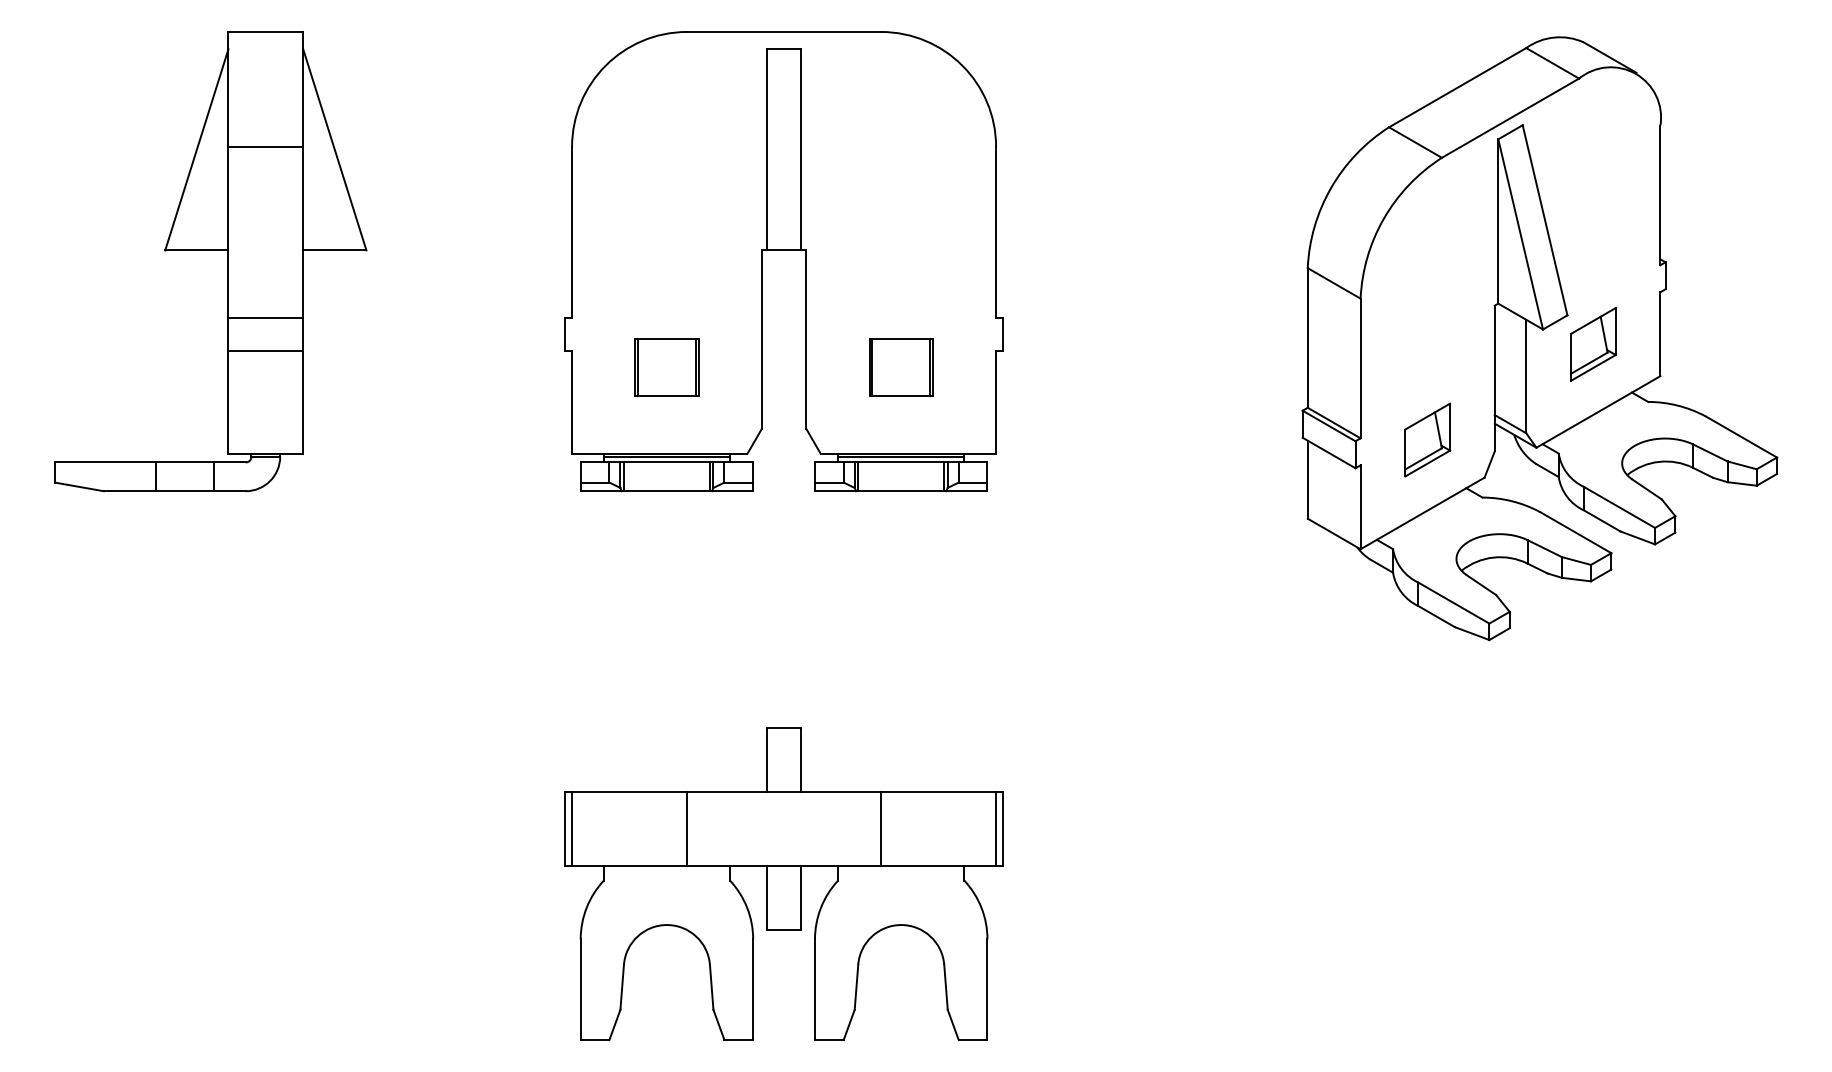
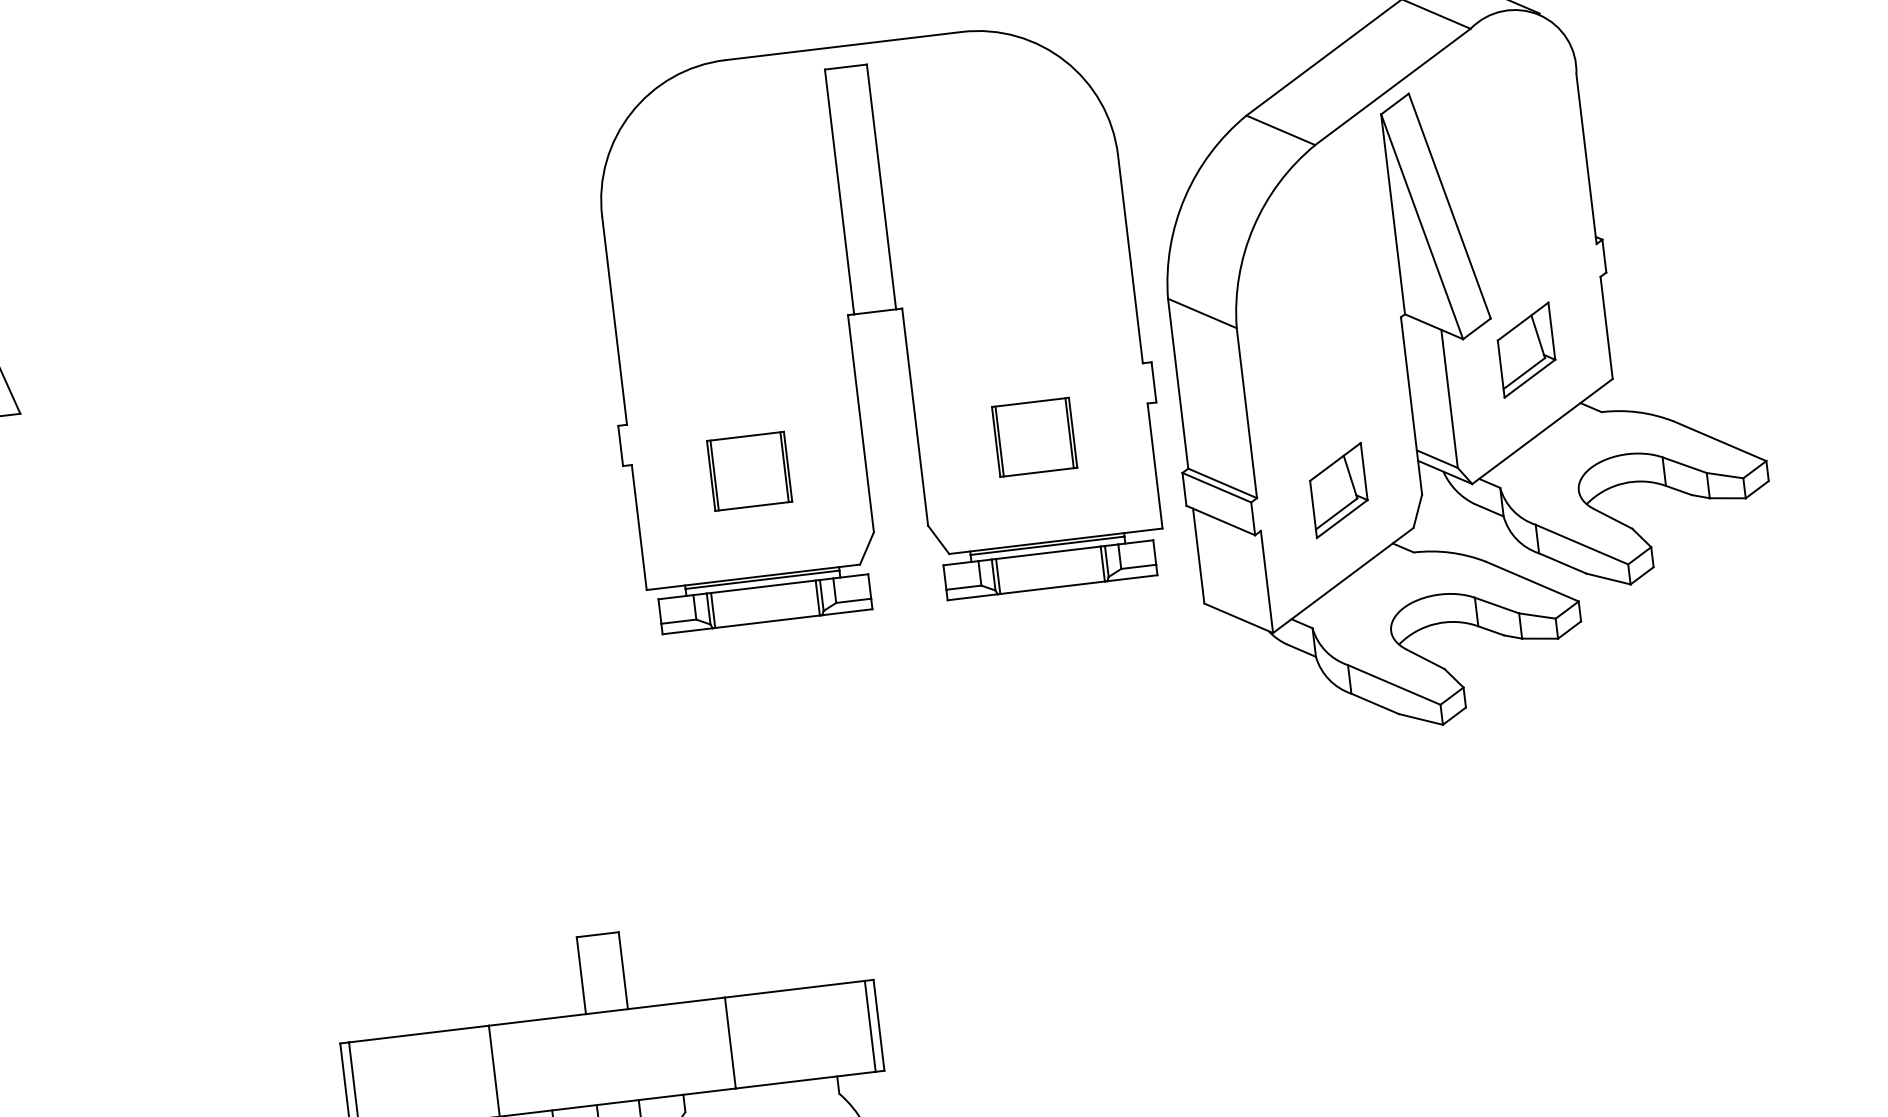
part: (783, 250) -> (874, 311), moved

